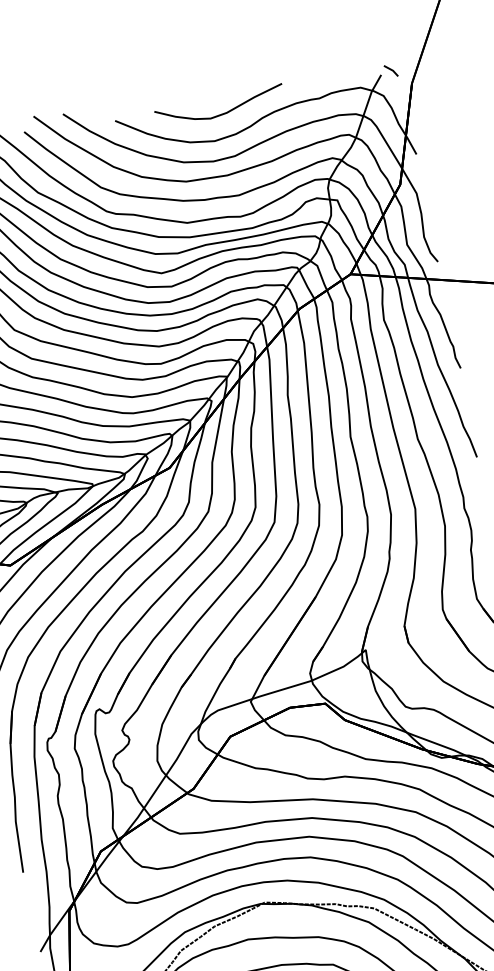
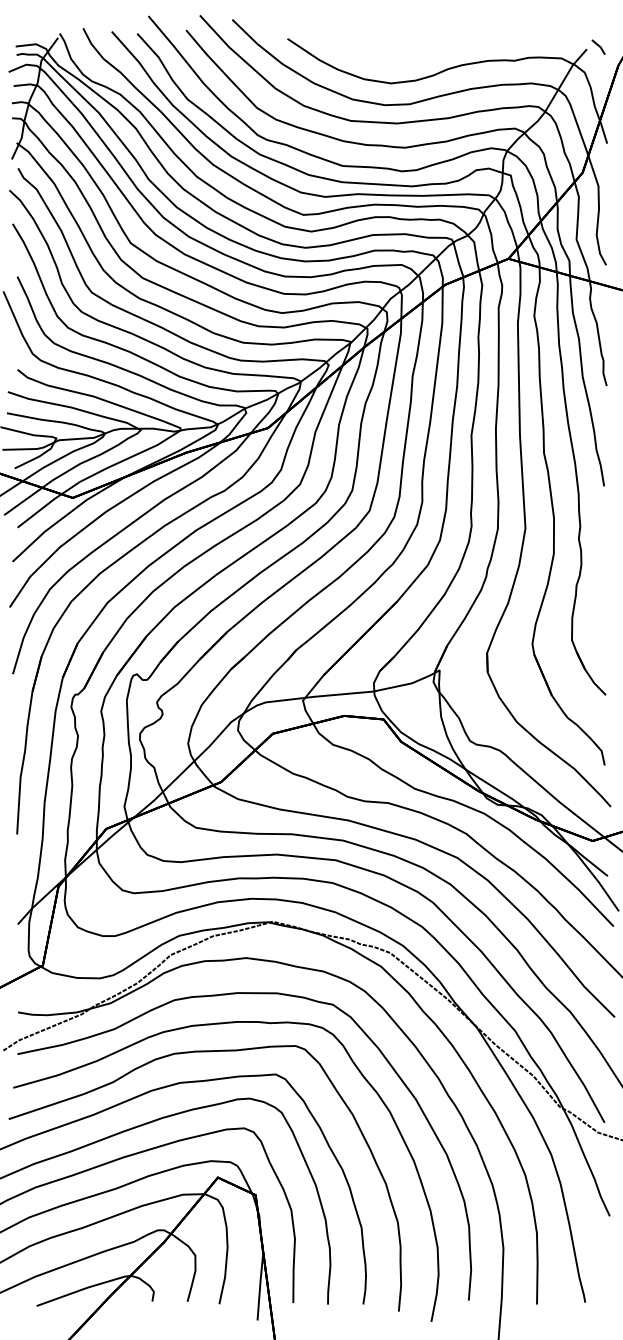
curve: (224, 112) -> (408, 54), removed

